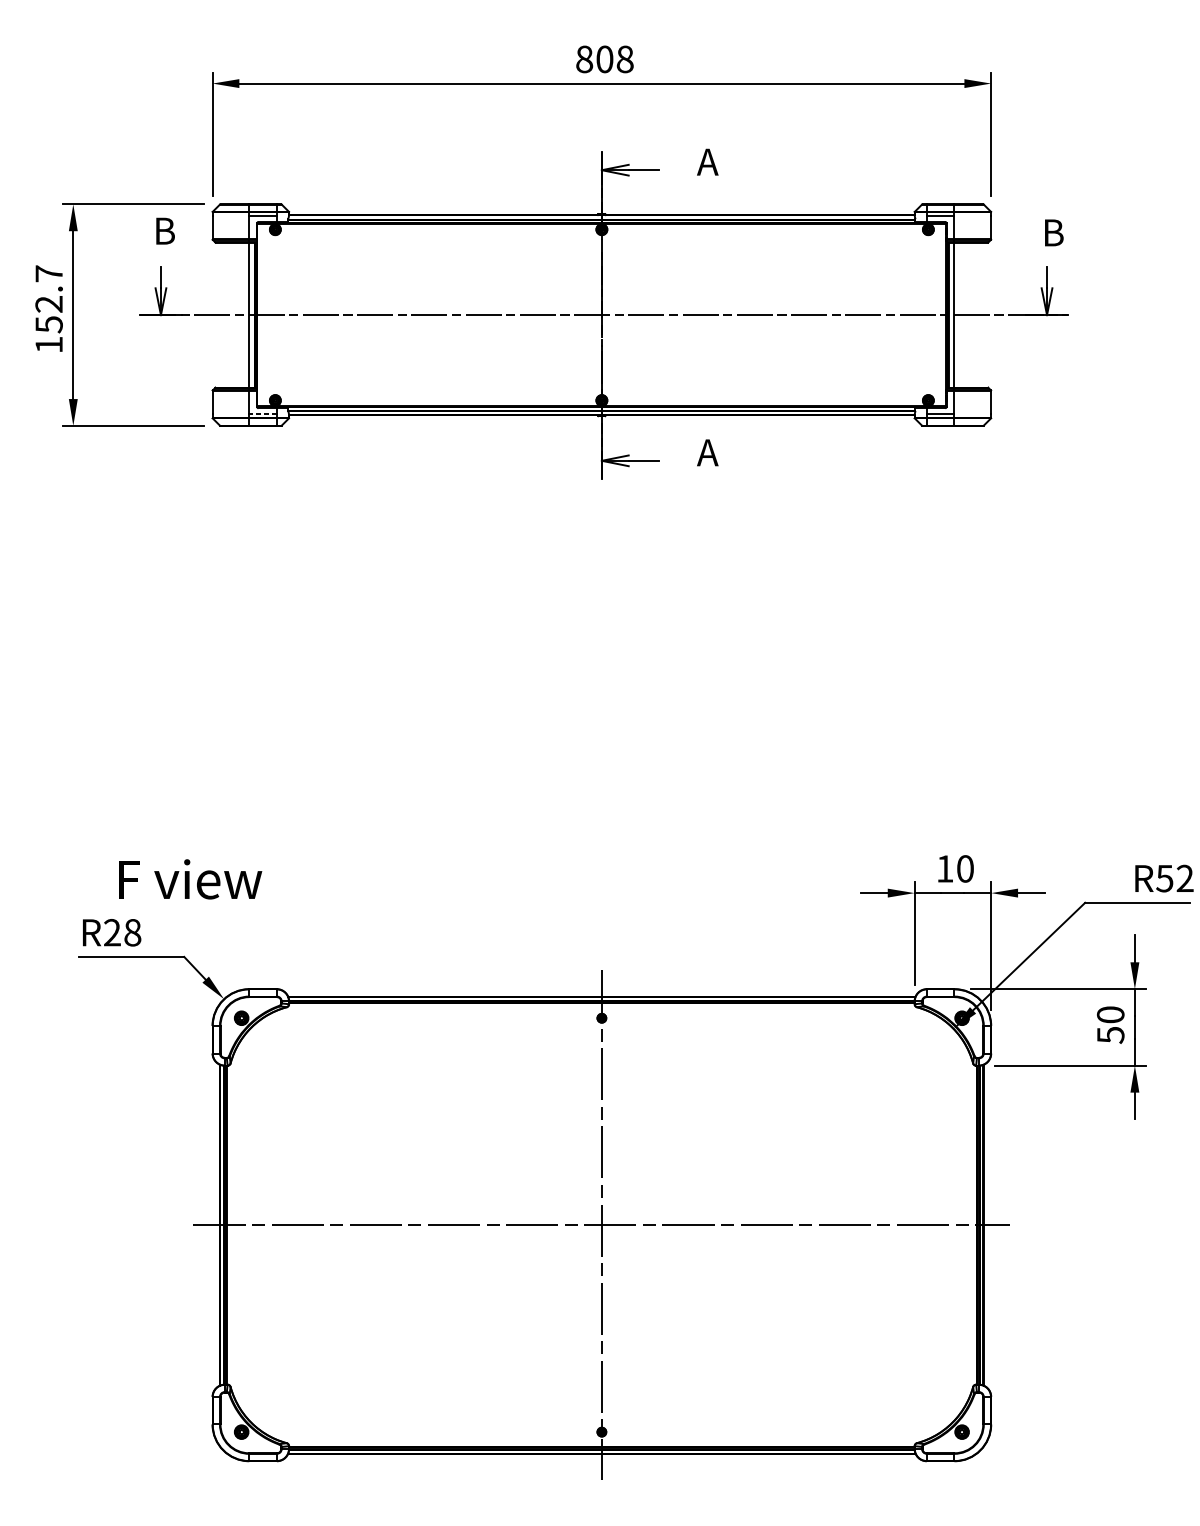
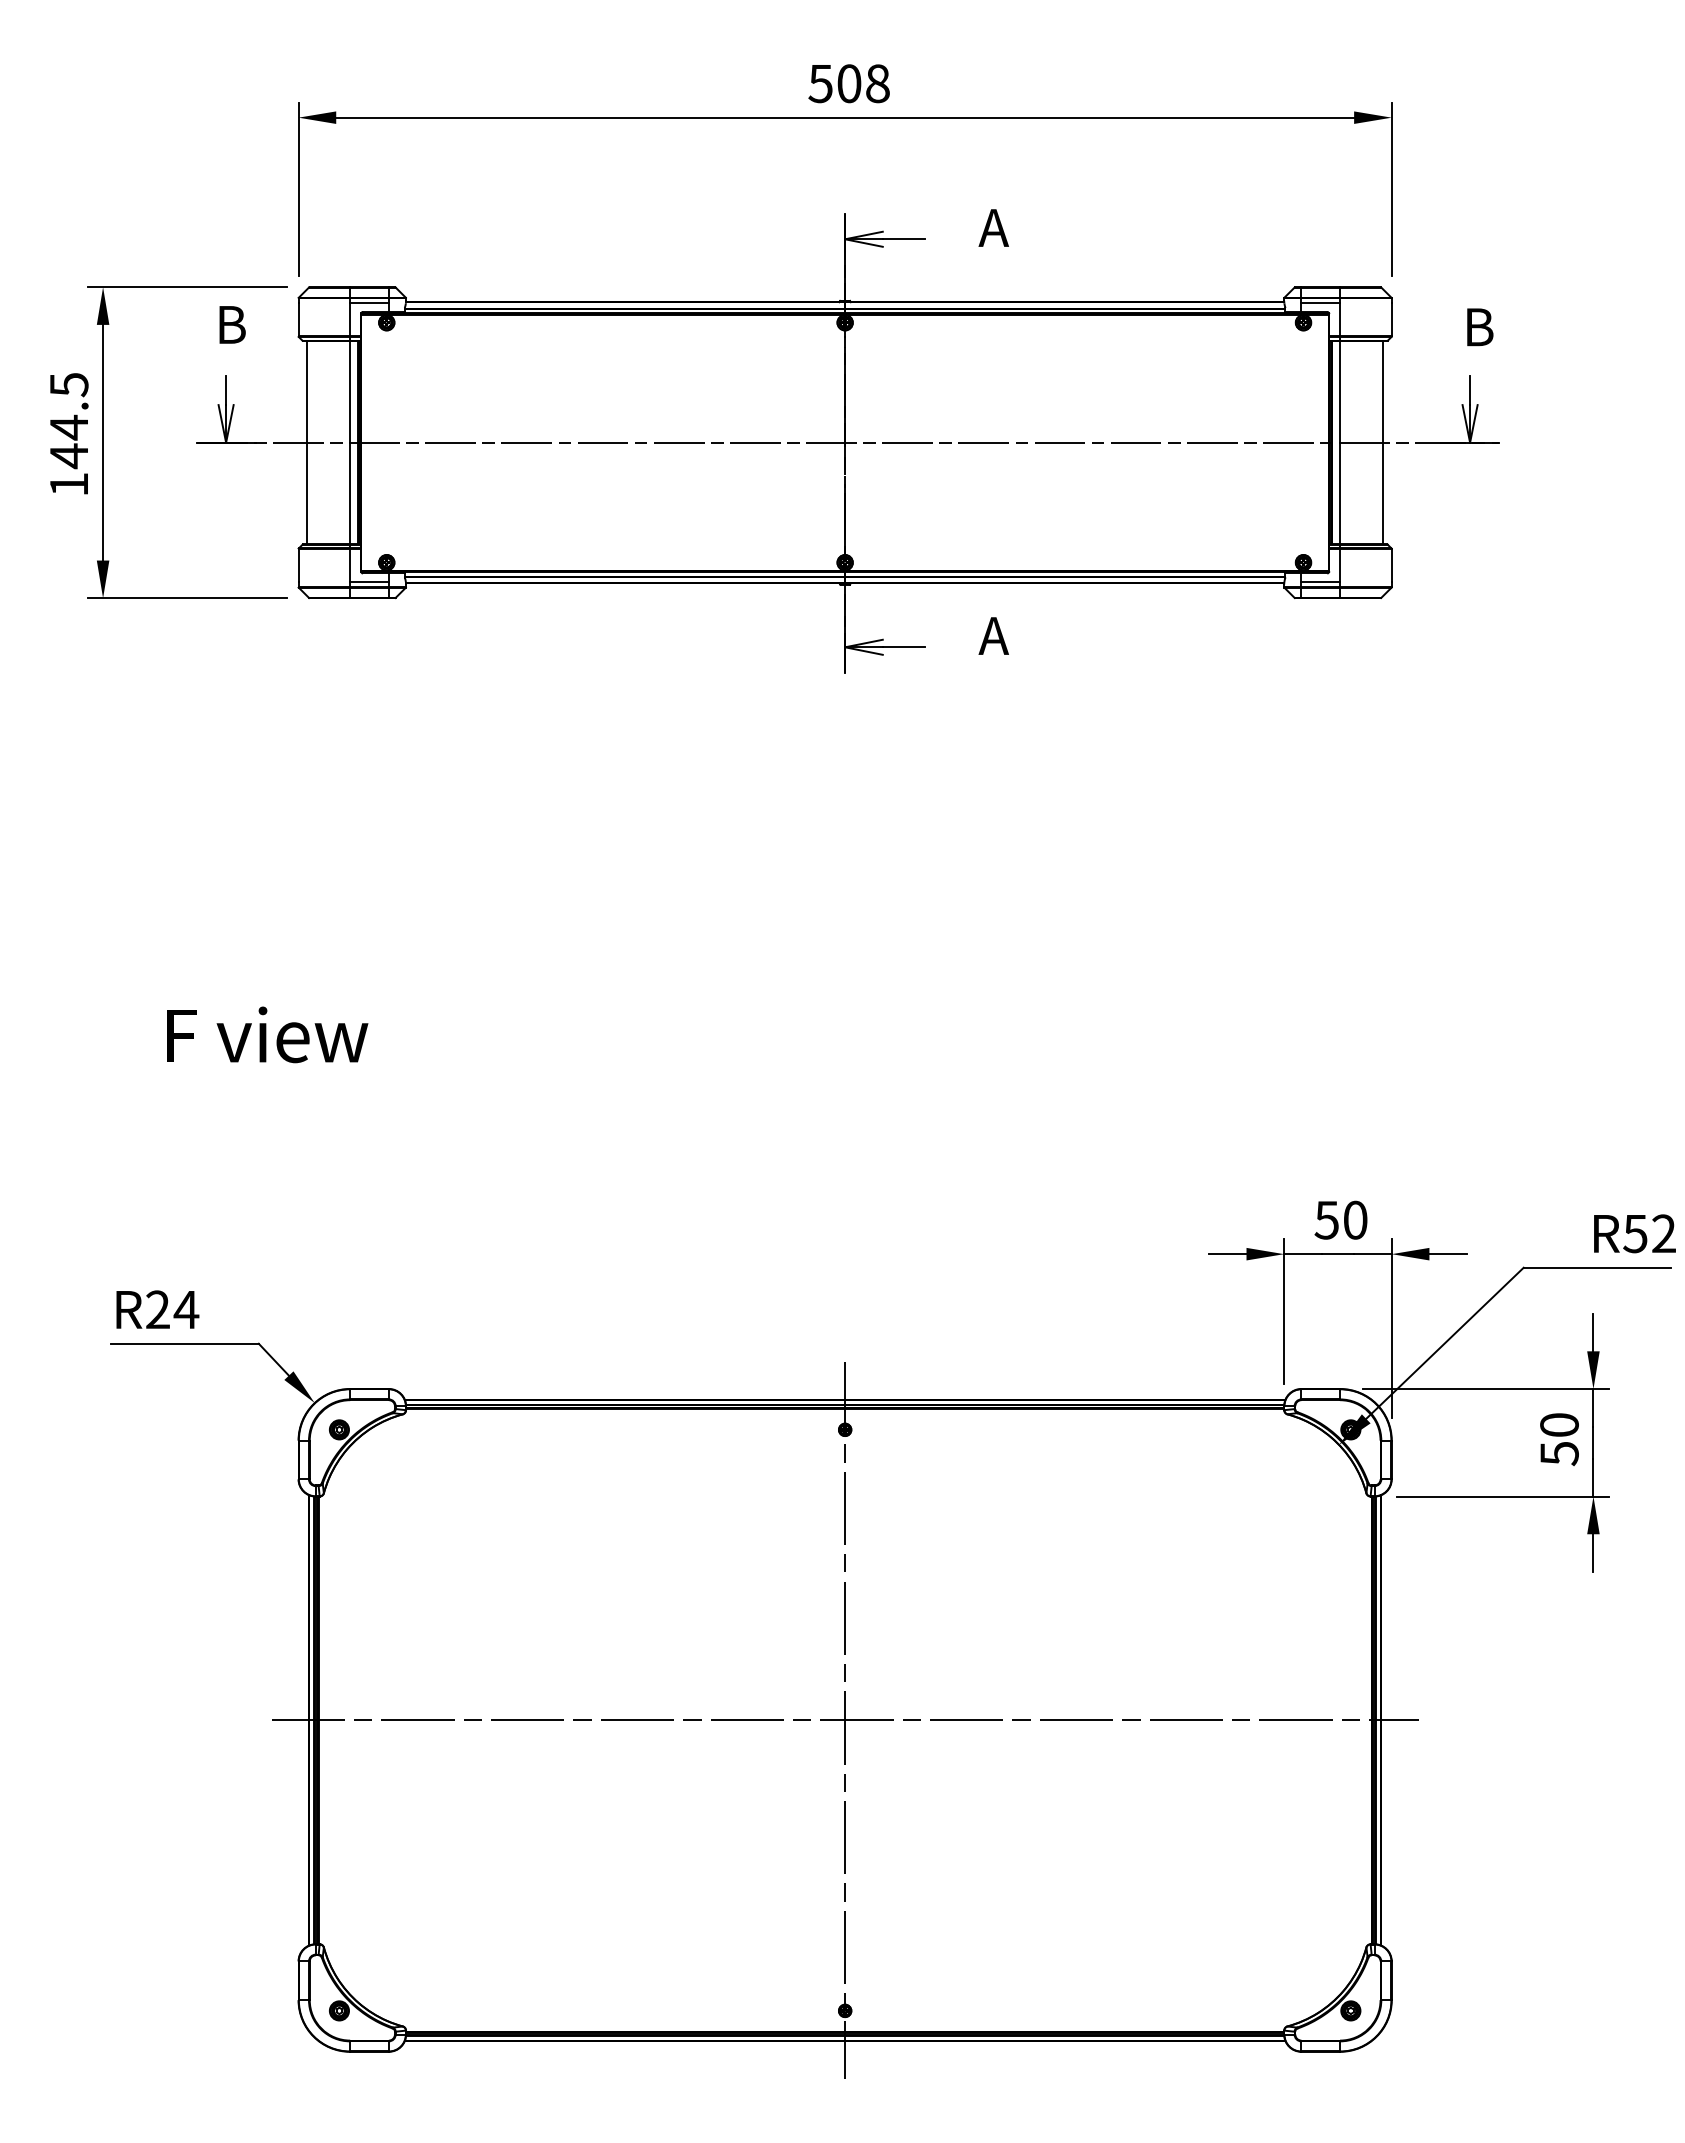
text: (584, 59) -> (820, 83), 808 -> 508
text: (48, 299) -> (68, 420), 152.7 -> 144.5
line: (218, 314) -> (307, 442), added
line: (985, 314) -> (1383, 442), added
line: (263, 414) -> (369, 582), dashed -> solid
text: (944, 869) -> (1326, 1220), 10 -> 50
text: (190, 879) -> (267, 1034), moved
text: (132, 932) -> (186, 1309), R28 -> R24

